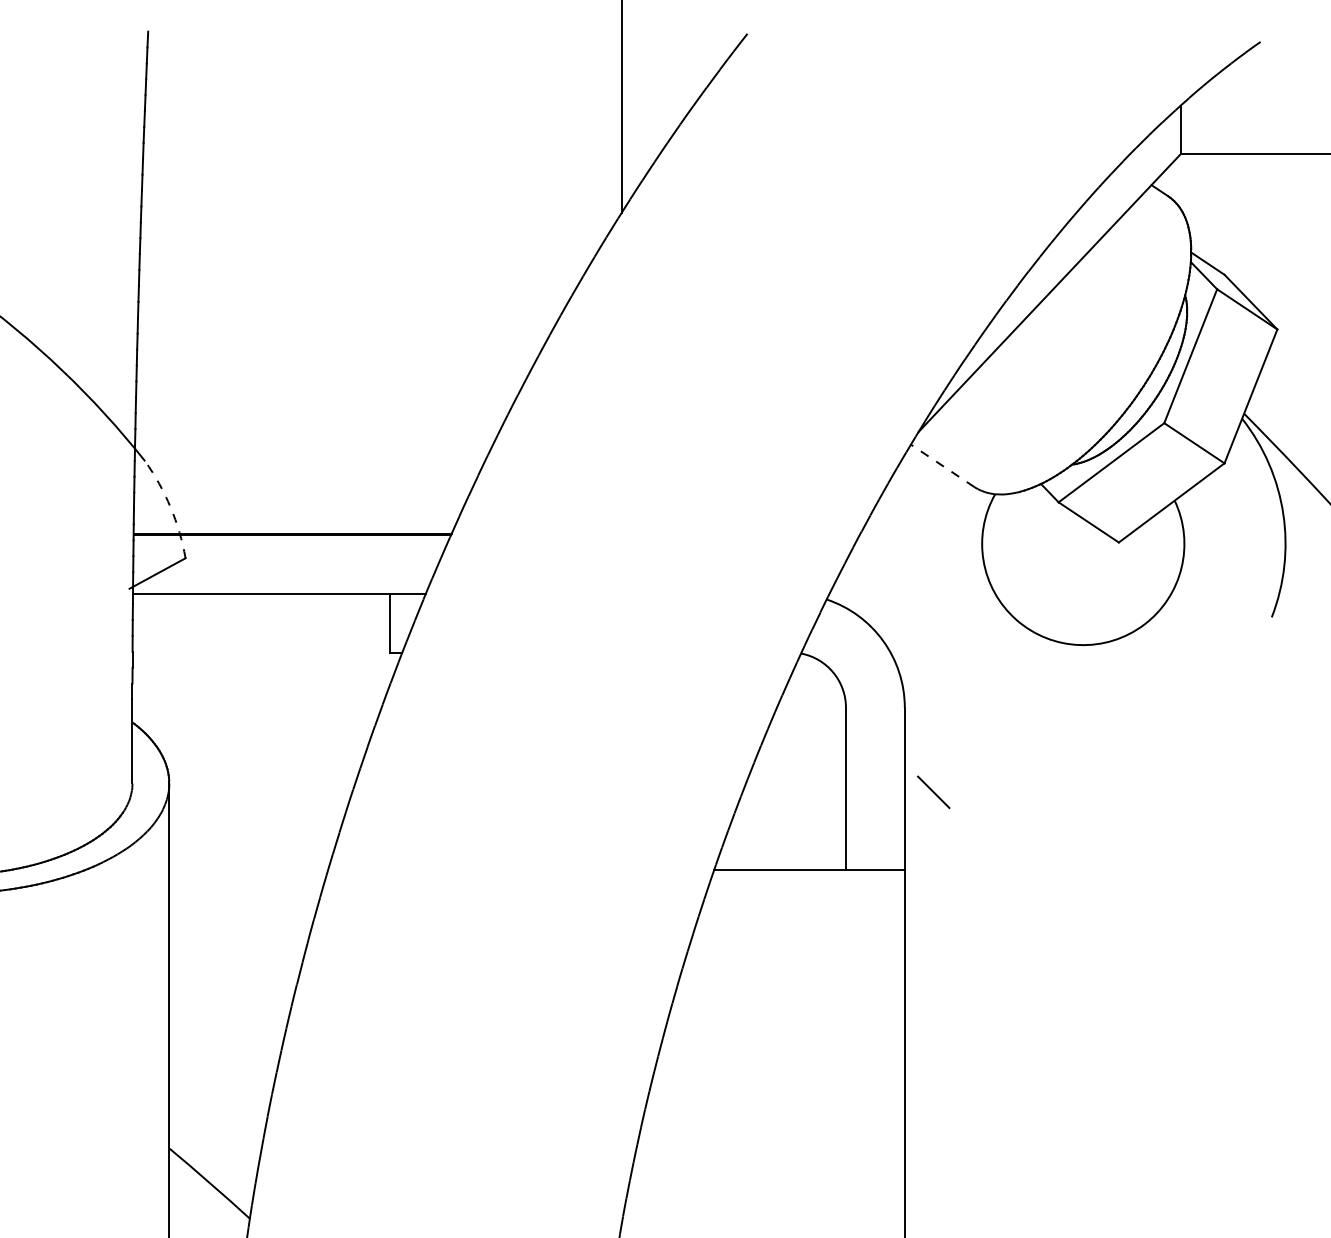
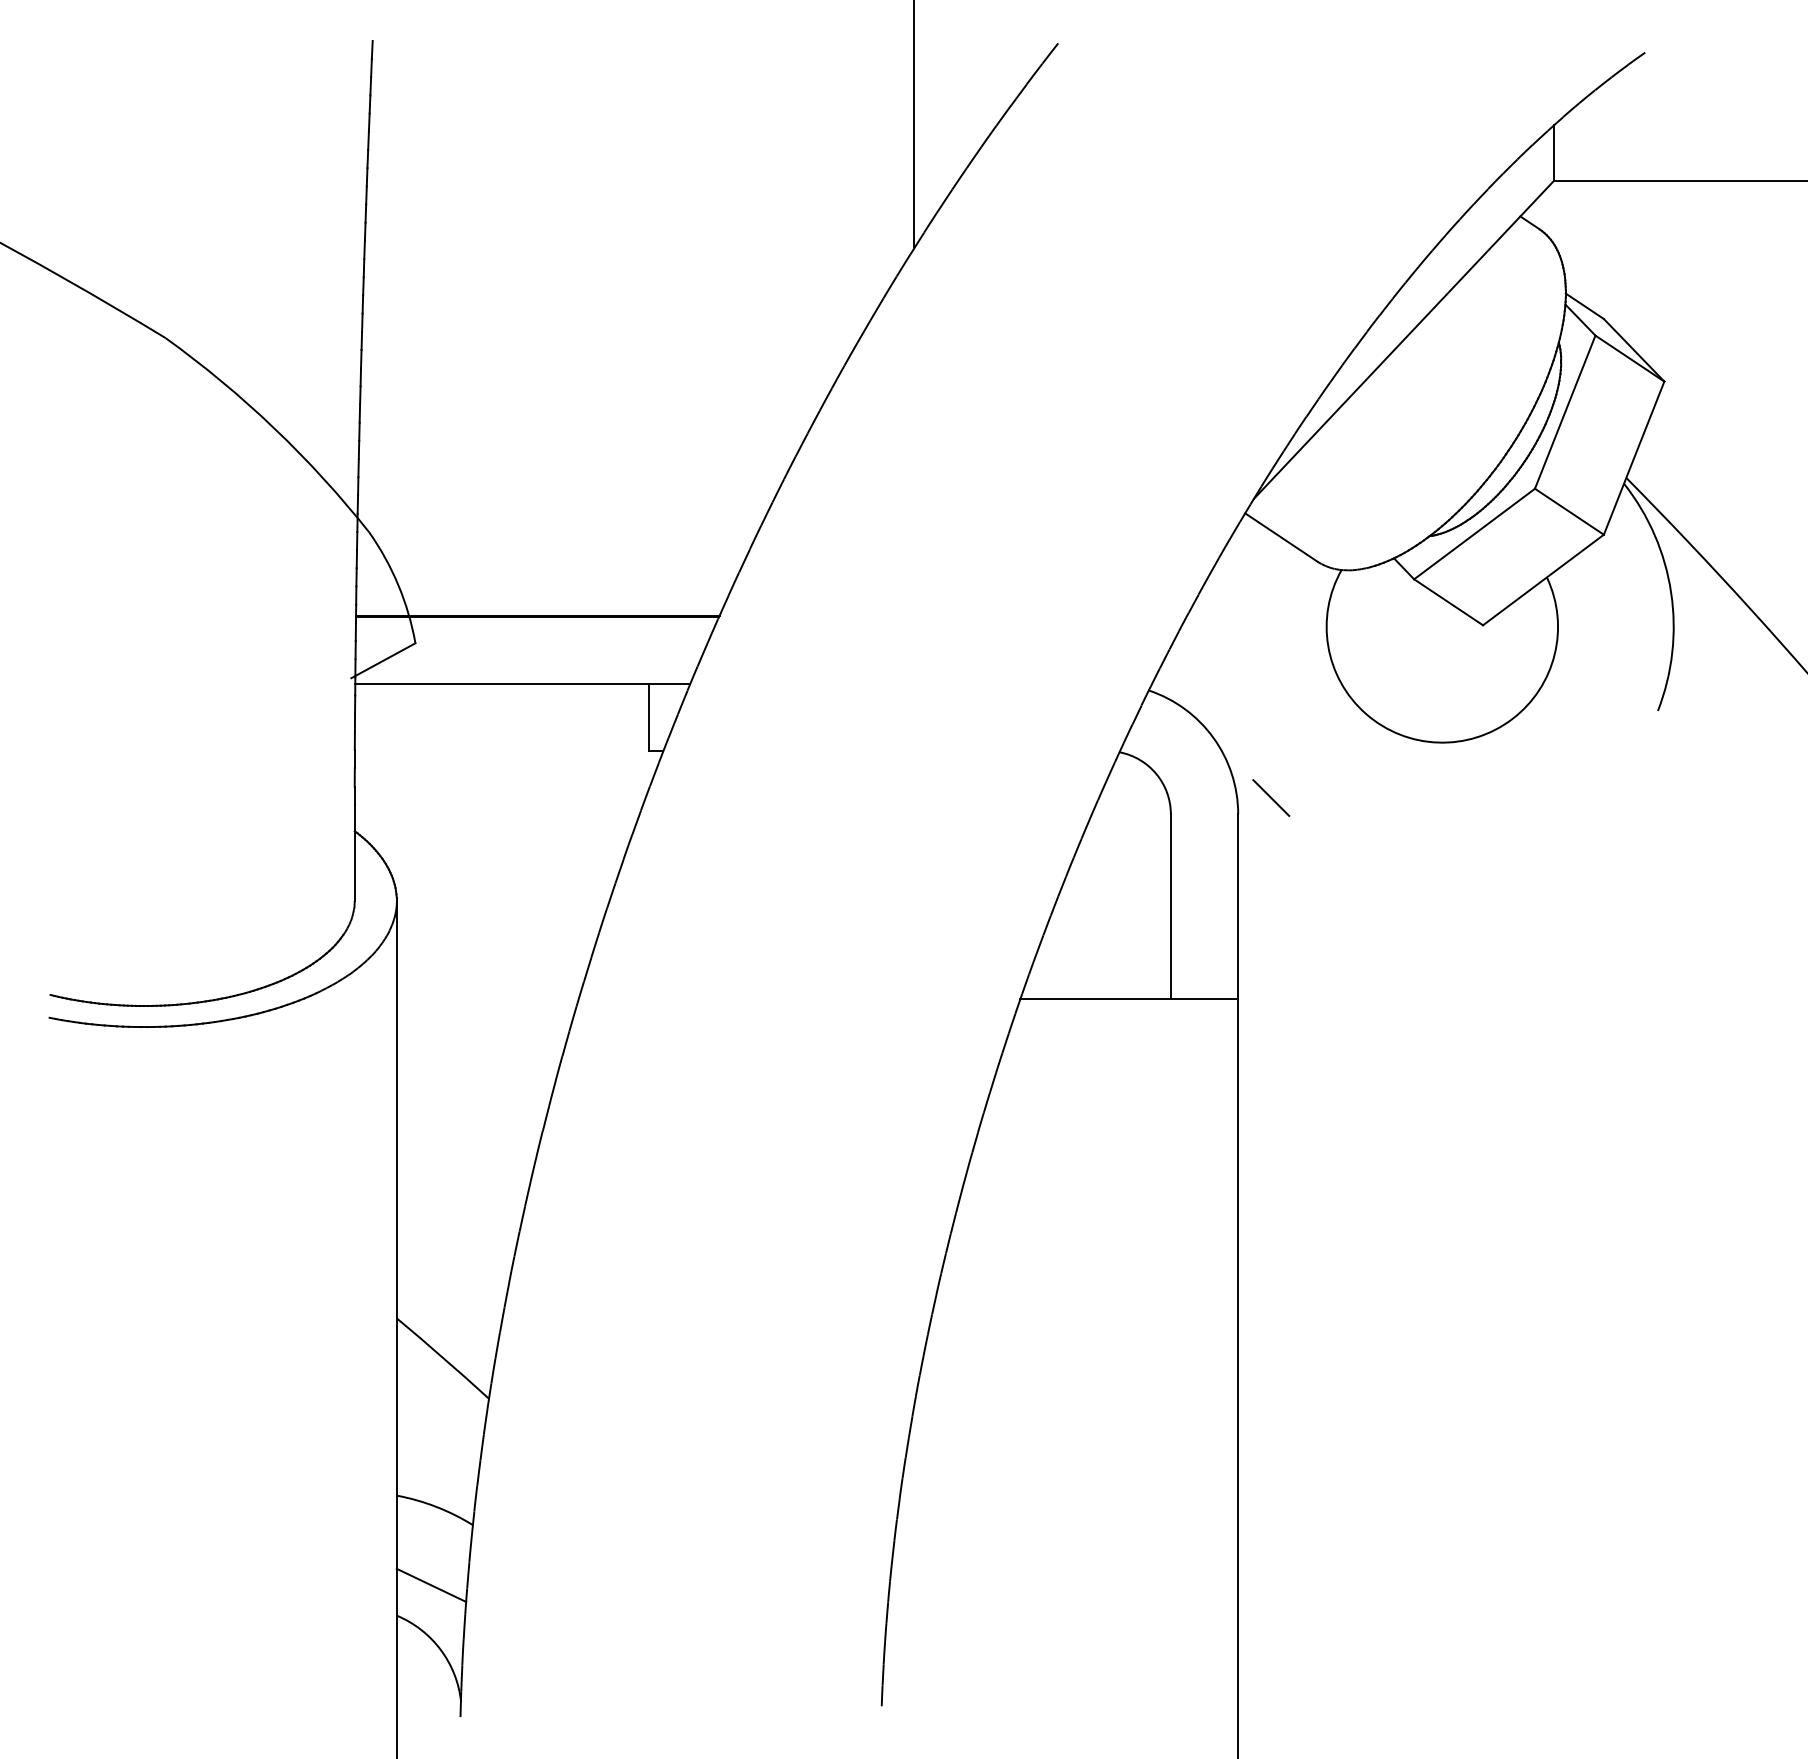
line: (942, 465) -> (1281, 537), dashed -> solid
arc: (170, 507) -> (398, 585), dashed -> solid
line: (933, 791) -> (1271, 797), moved

